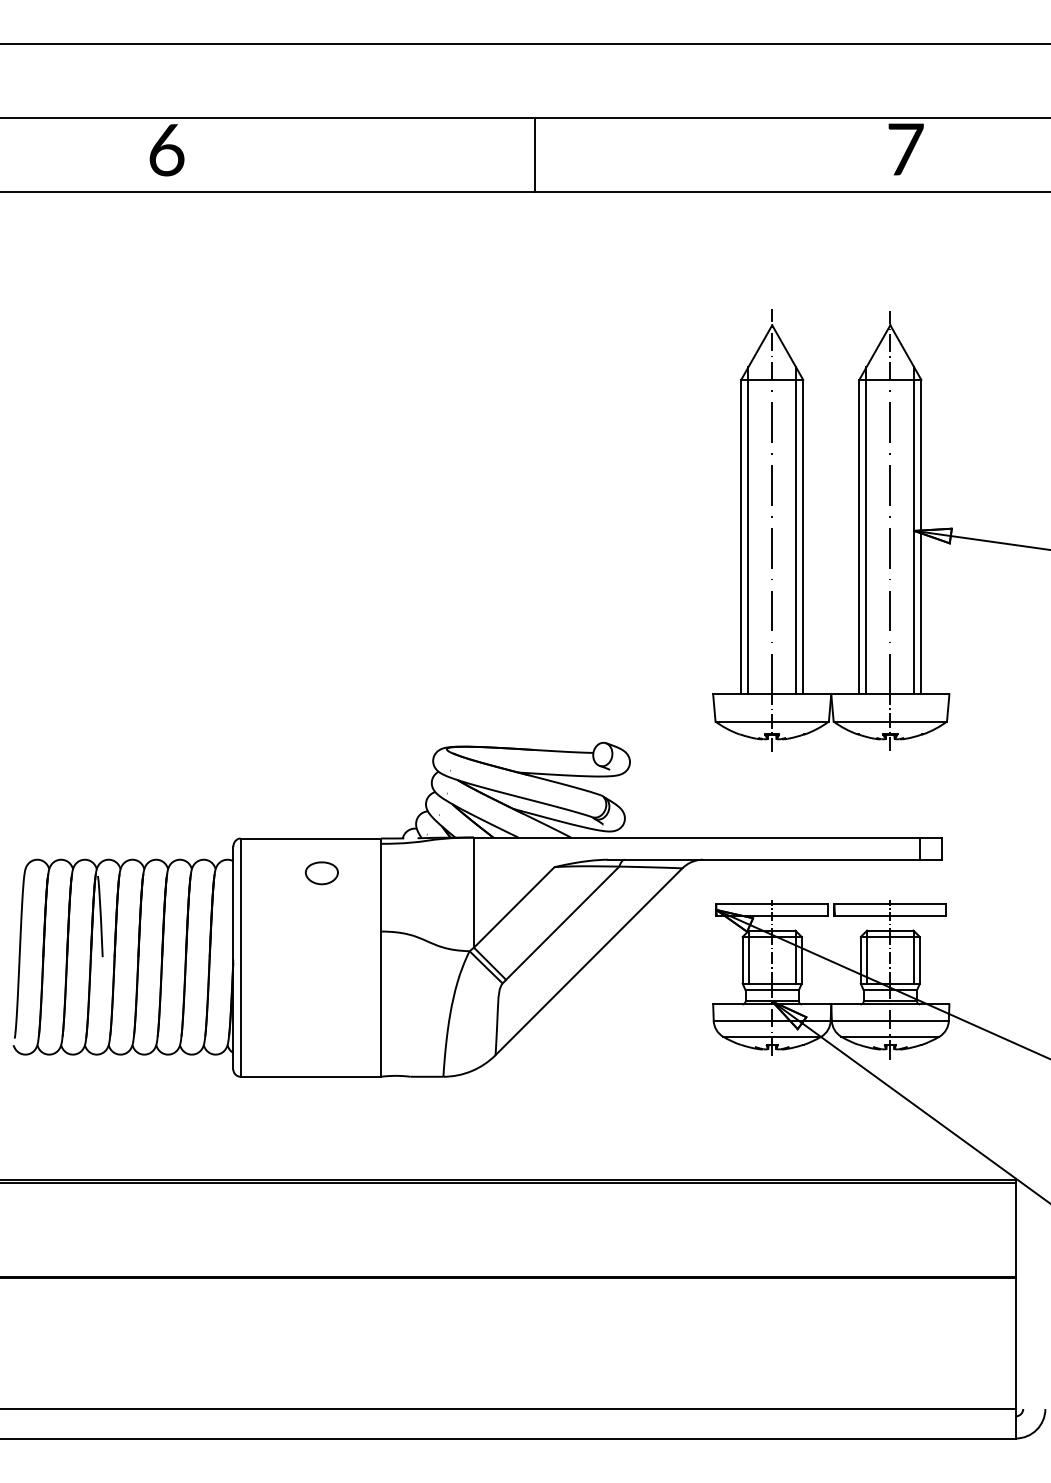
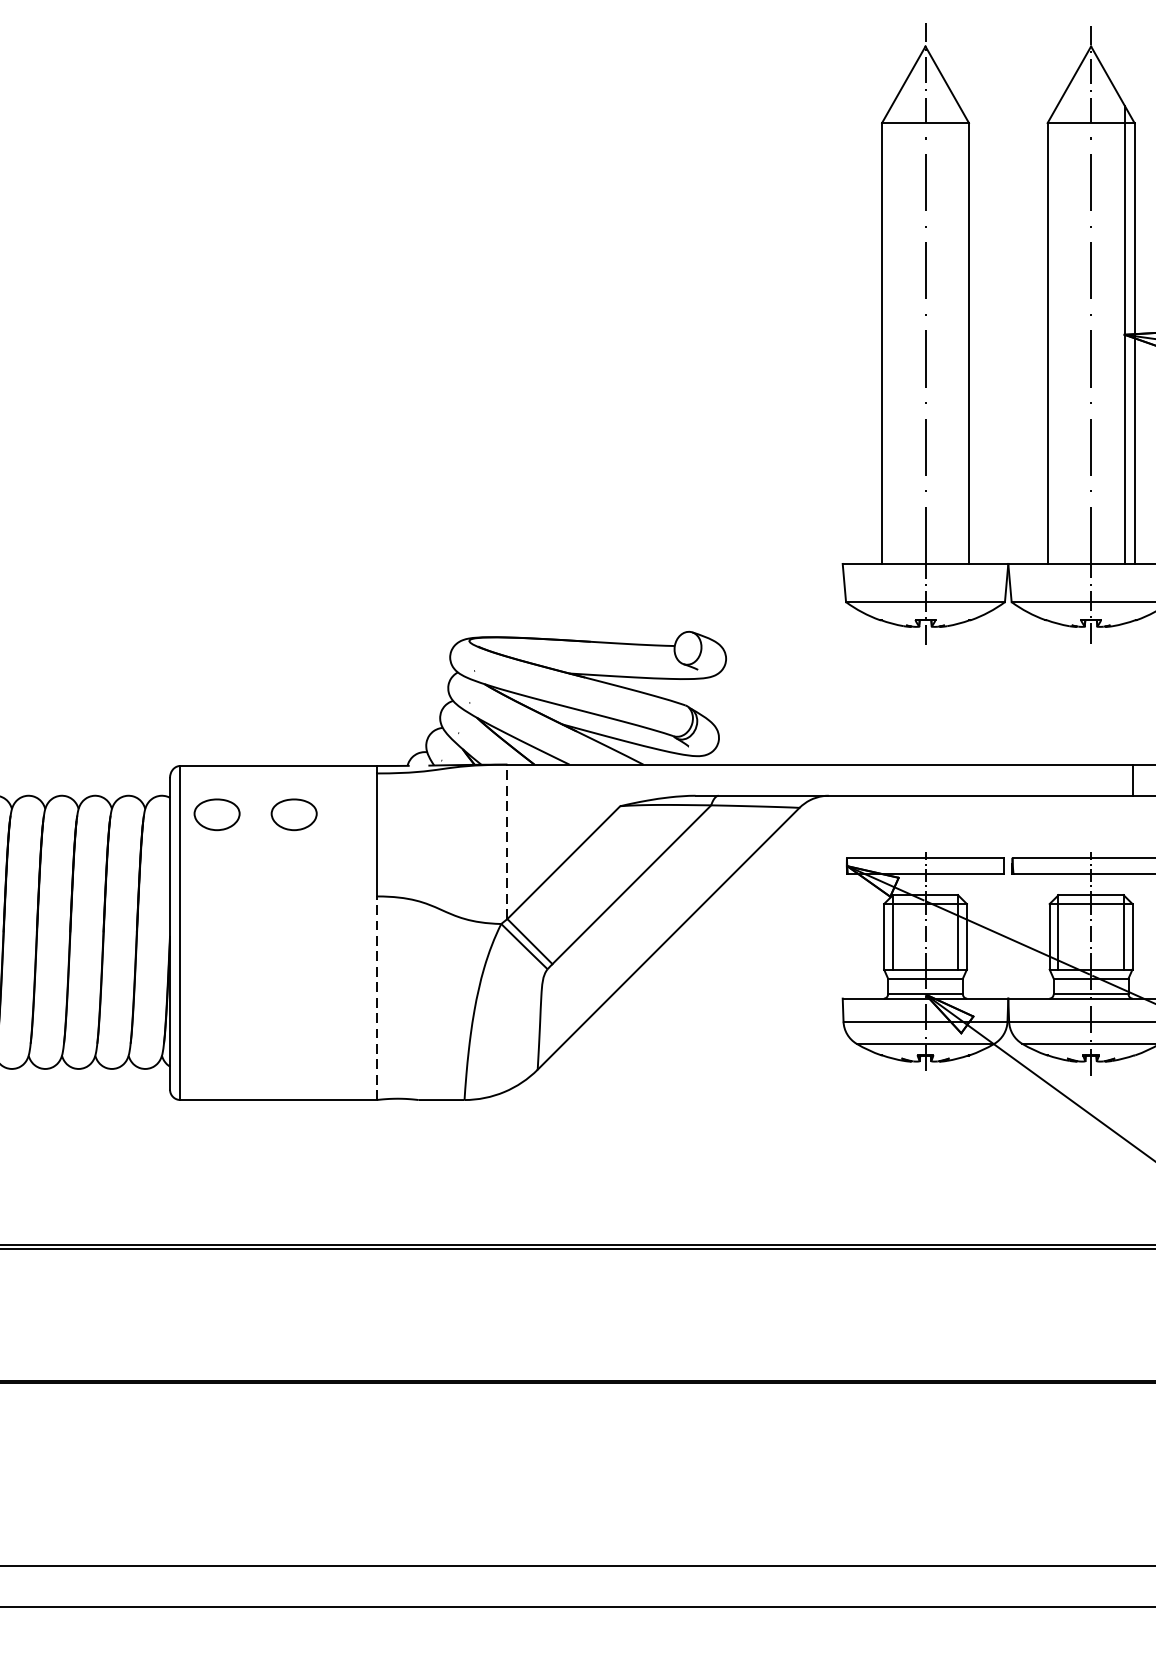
line: (748, 530) -> (892, 334), removed
line: (796, 530) -> (959, 334), removed
line: (866, 530) -> (1057, 334), removed
part: (266, 873) -> (216, 815), added
line: (473, 892) -> (506, 841), solid -> dashed
line: (380, 1004) -> (376, 998), solid -> dashed

